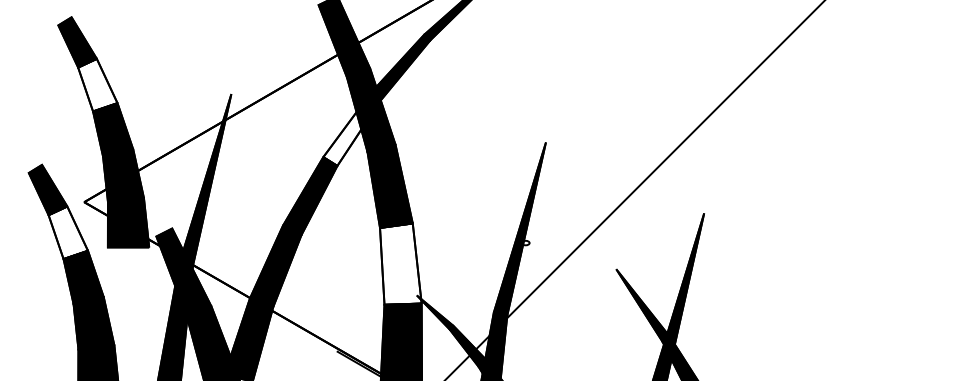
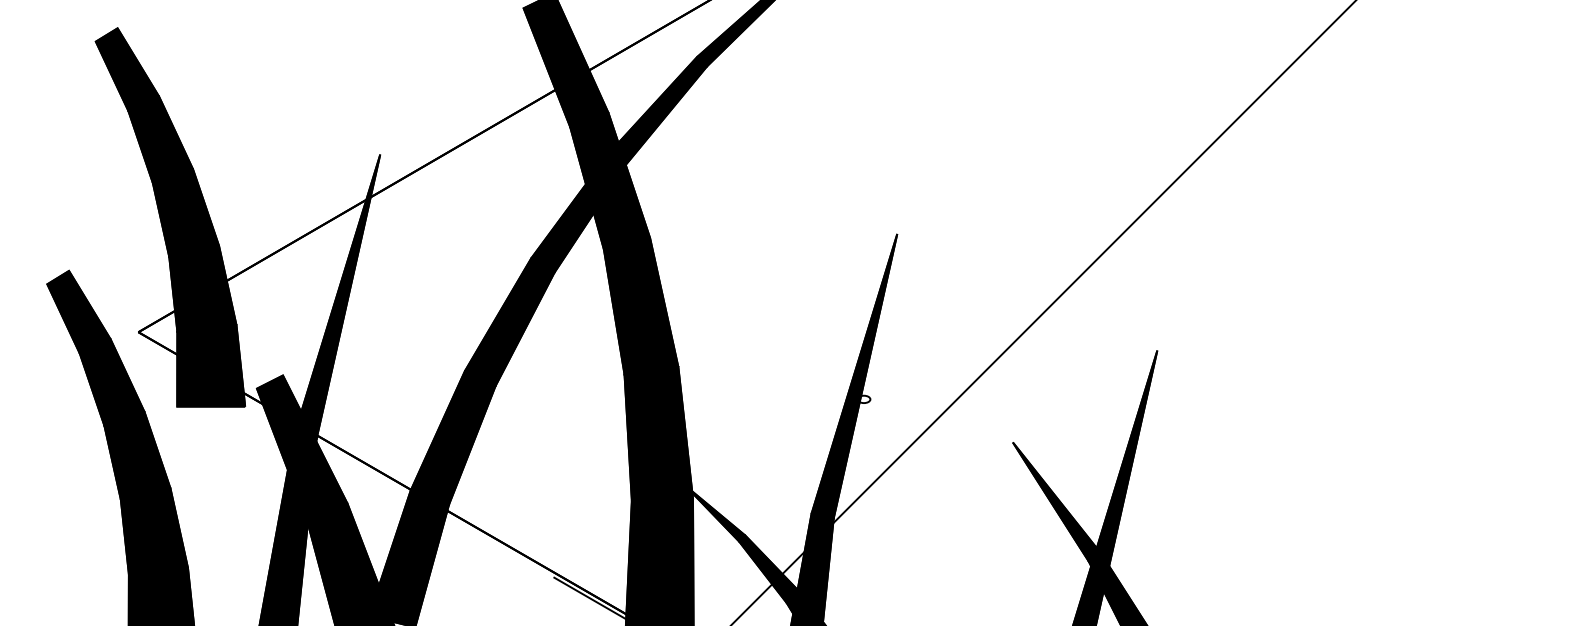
fill: (97, 84) -> (160, 138), added
fill: (351, 129) -> (577, 212), added
fill: (67, 232) -> (110, 382), added
fill: (400, 263) -> (658, 432), added

